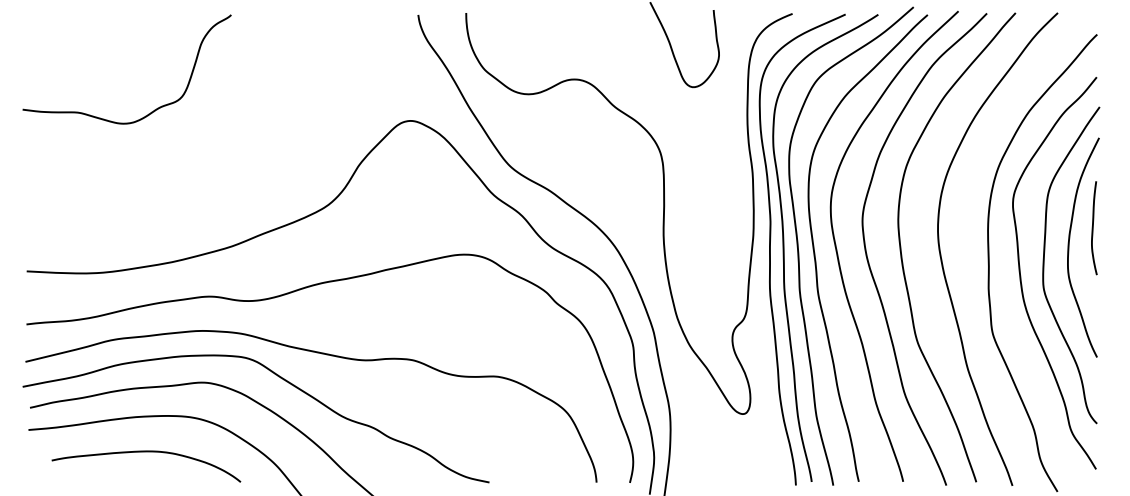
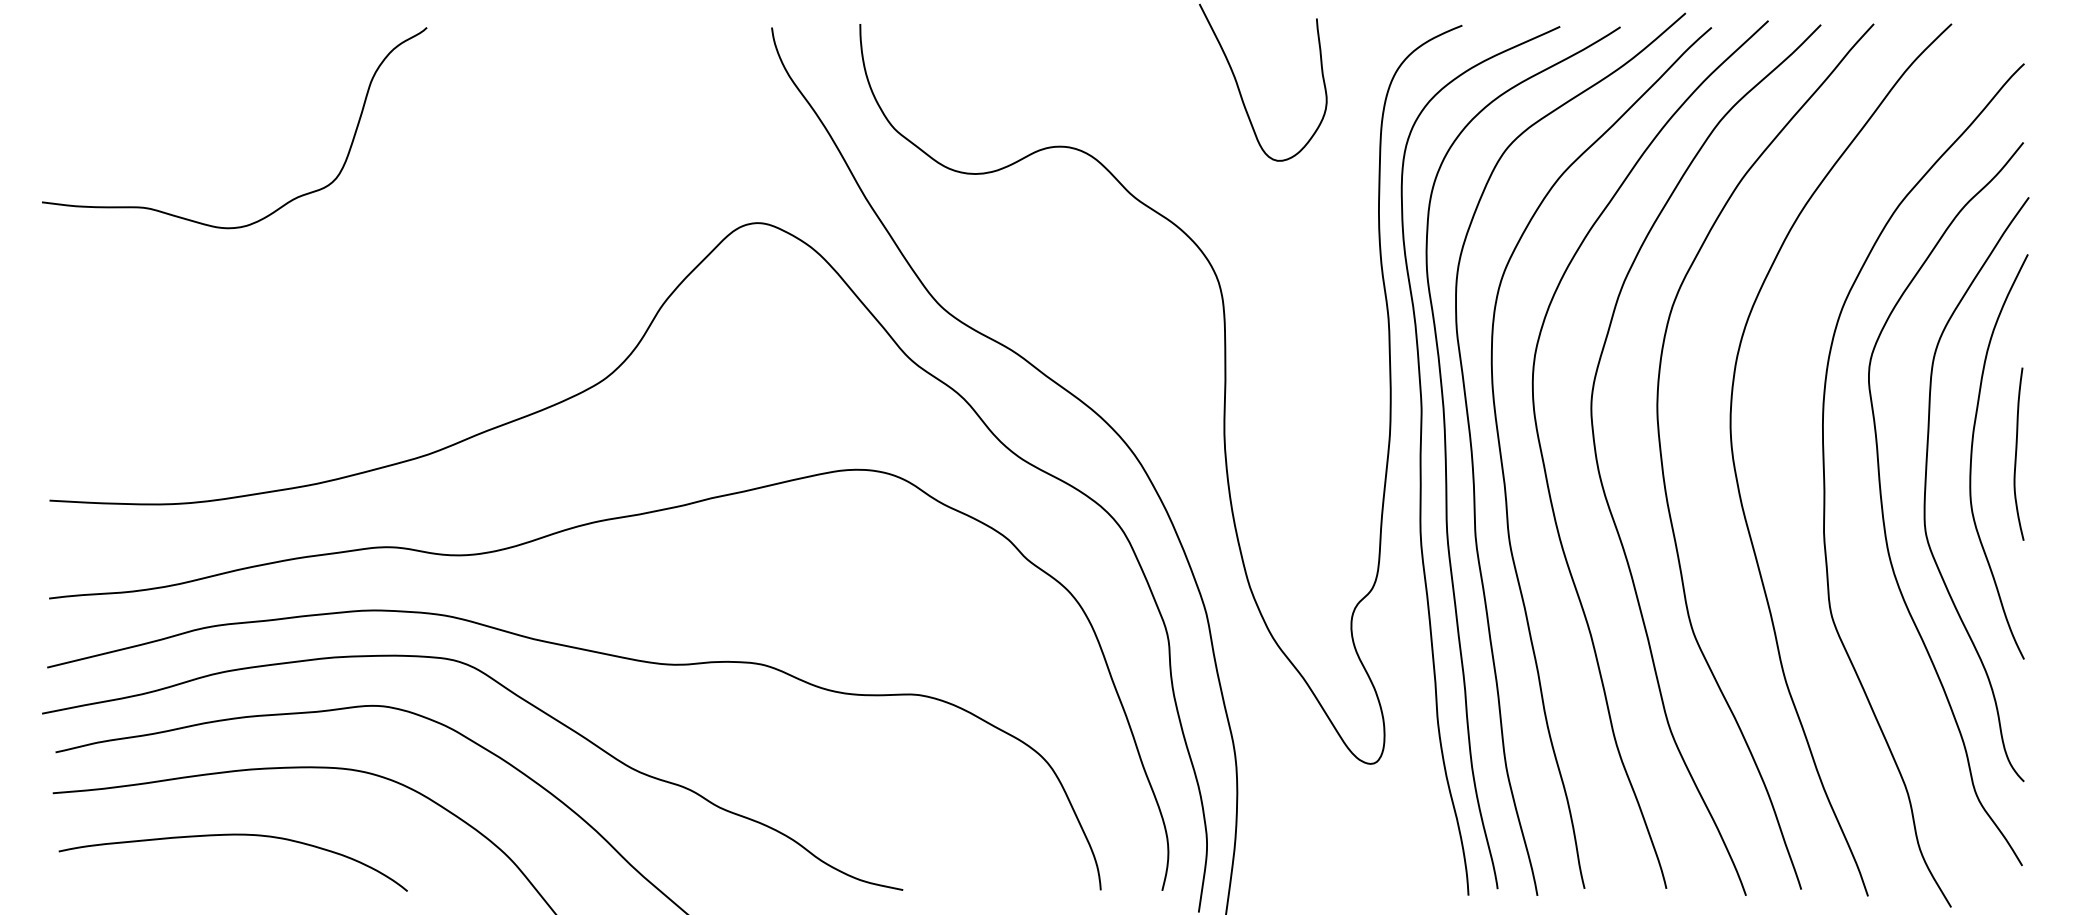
curve: (1093, 228) -> (2017, 454), moved
curve: (146, 452) -> (233, 836), moved

